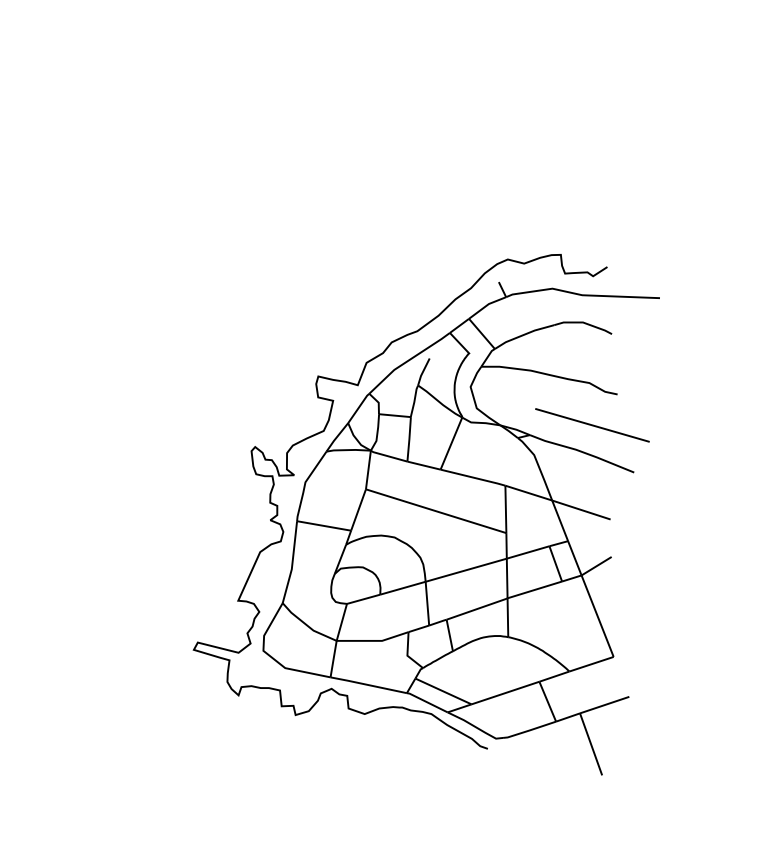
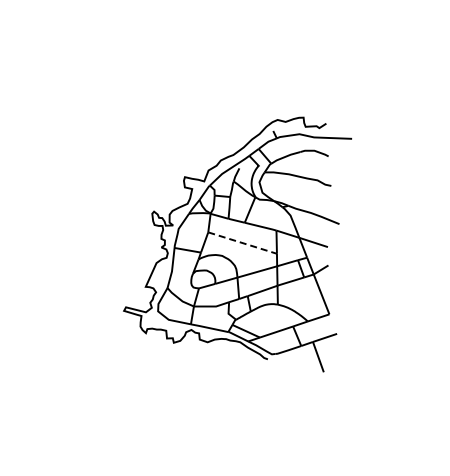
line: (593, 424) -> (319, 200), removed
line: (435, 512) -> (242, 243), solid -> dashed

